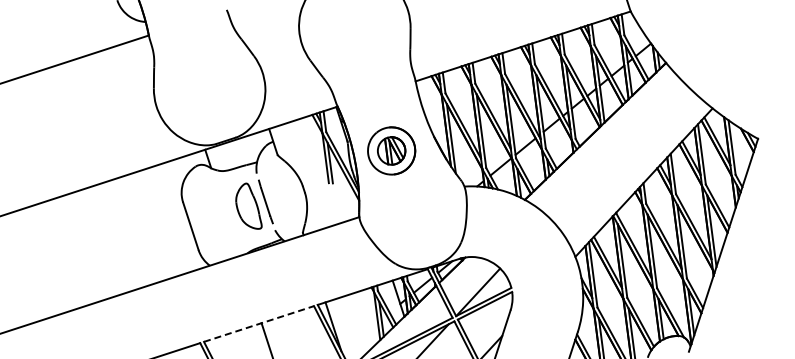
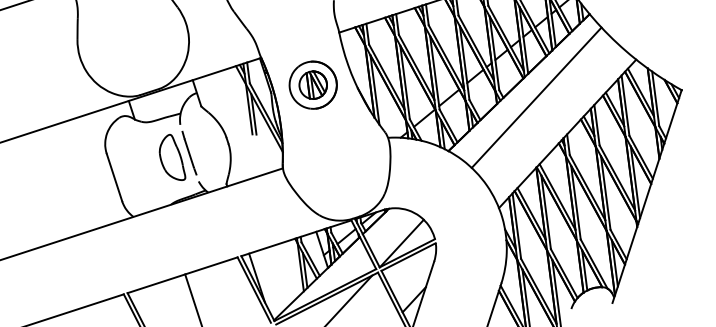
line: (612, 146) -> (536, 97), added
part: (391, 150) -> (313, 84), moved
line: (259, 324) -> (183, 275), dashed -> solid

